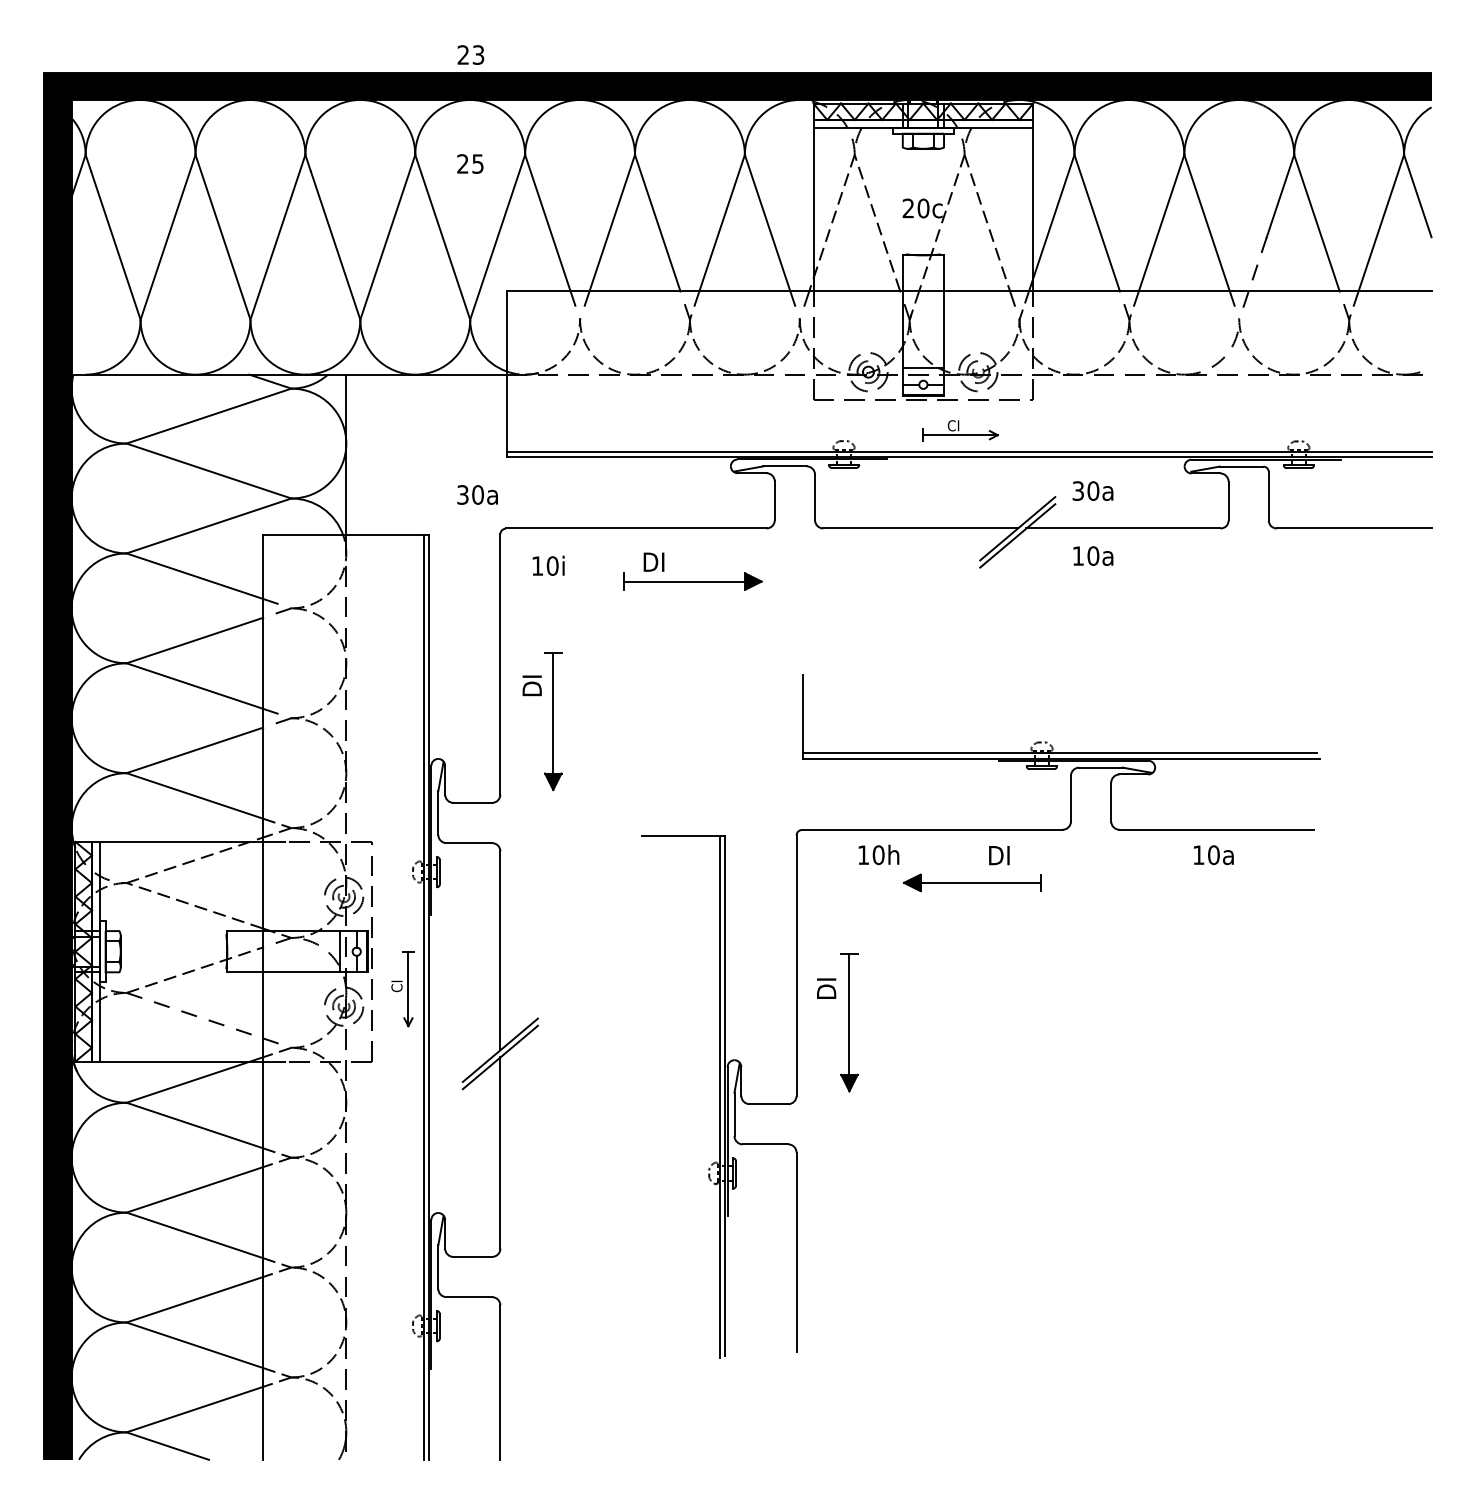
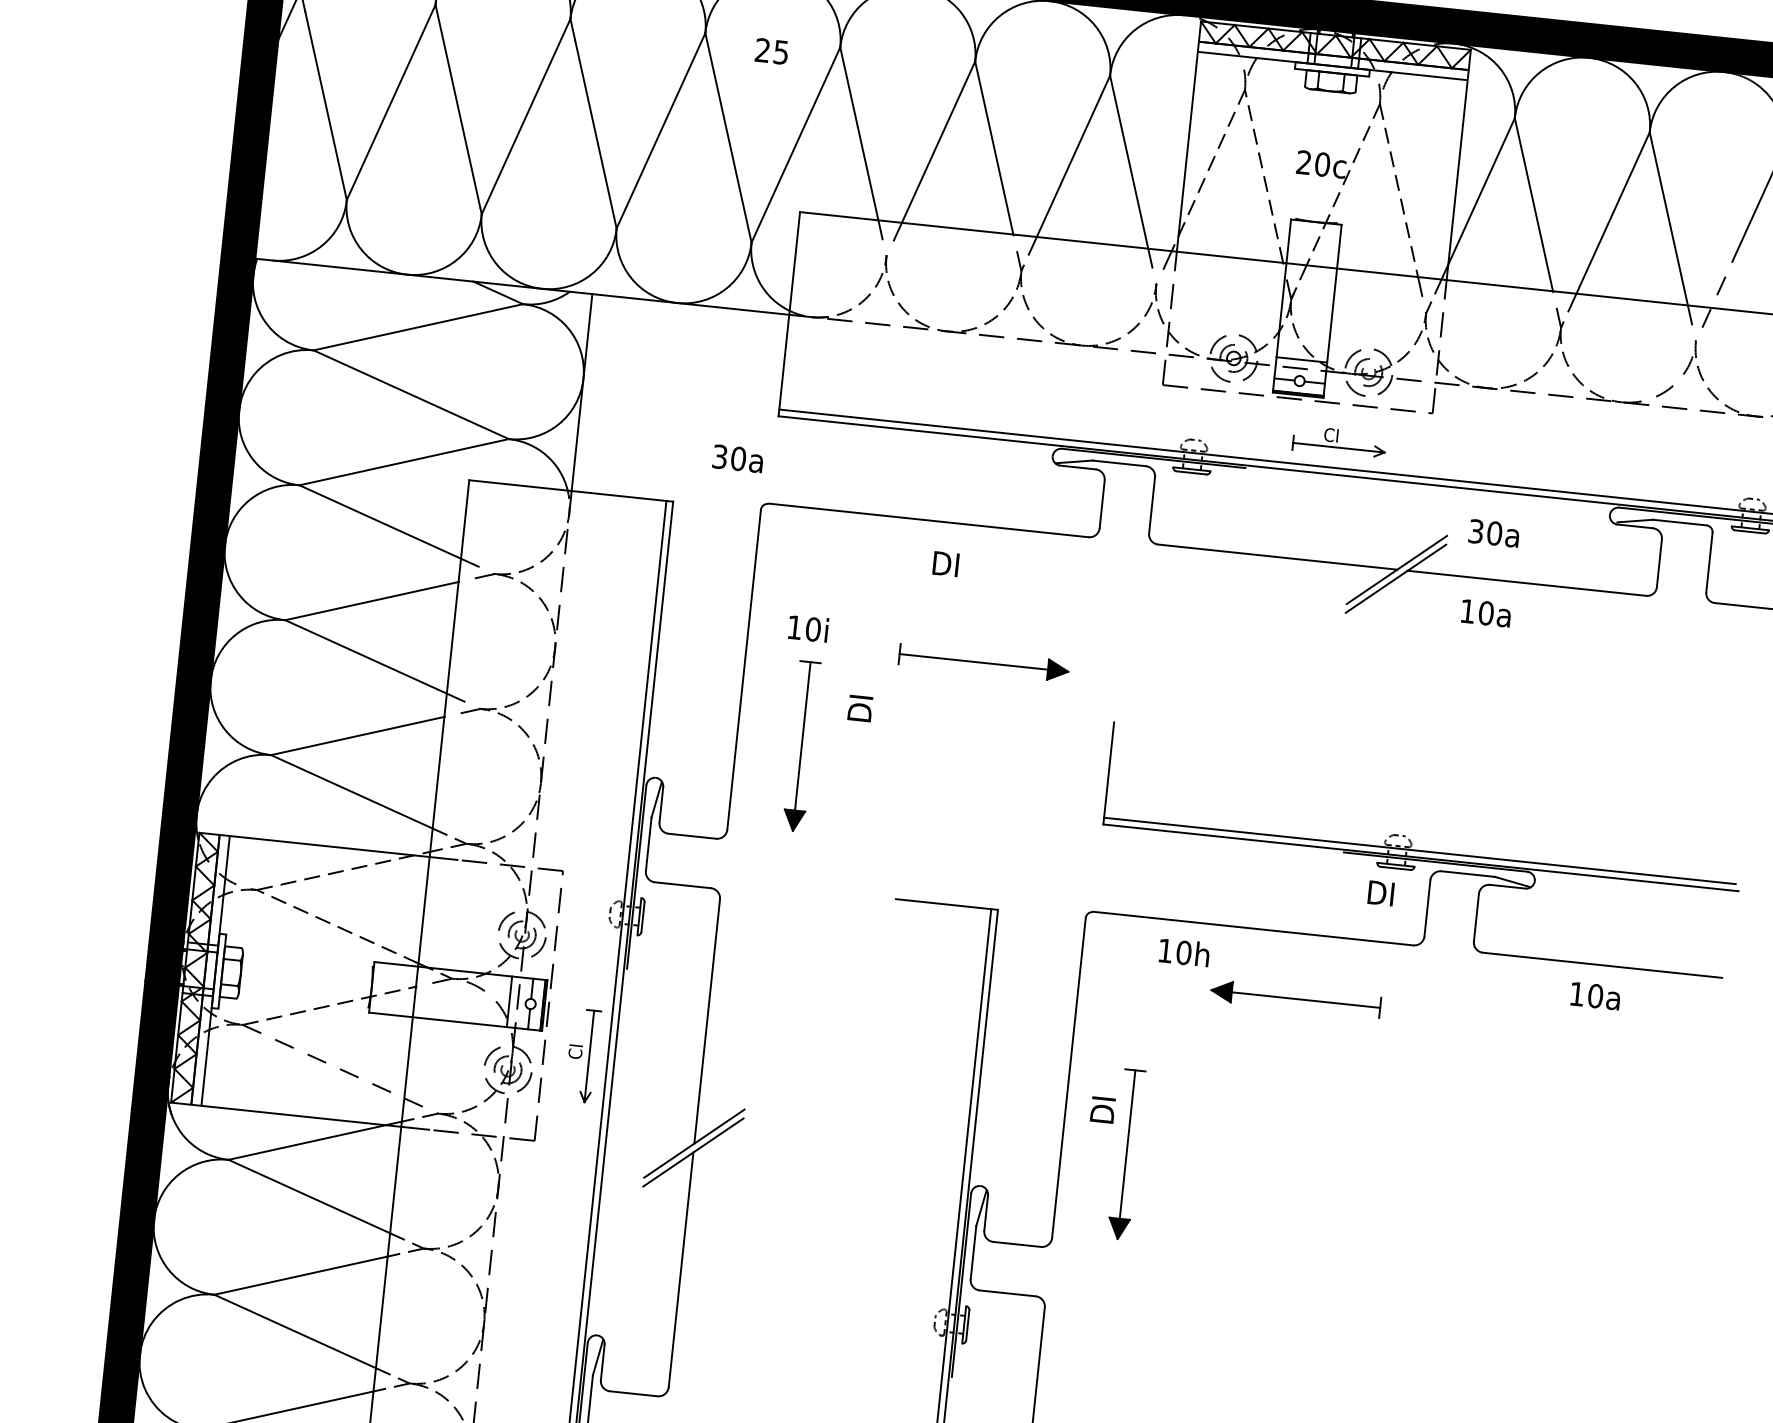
text: (548, 565) -> (808, 628), moved
part: (692, 581) -> (983, 662), moved
text: (531, 685) -> (859, 708), moved
text: (999, 855) -> (1381, 893), moved

